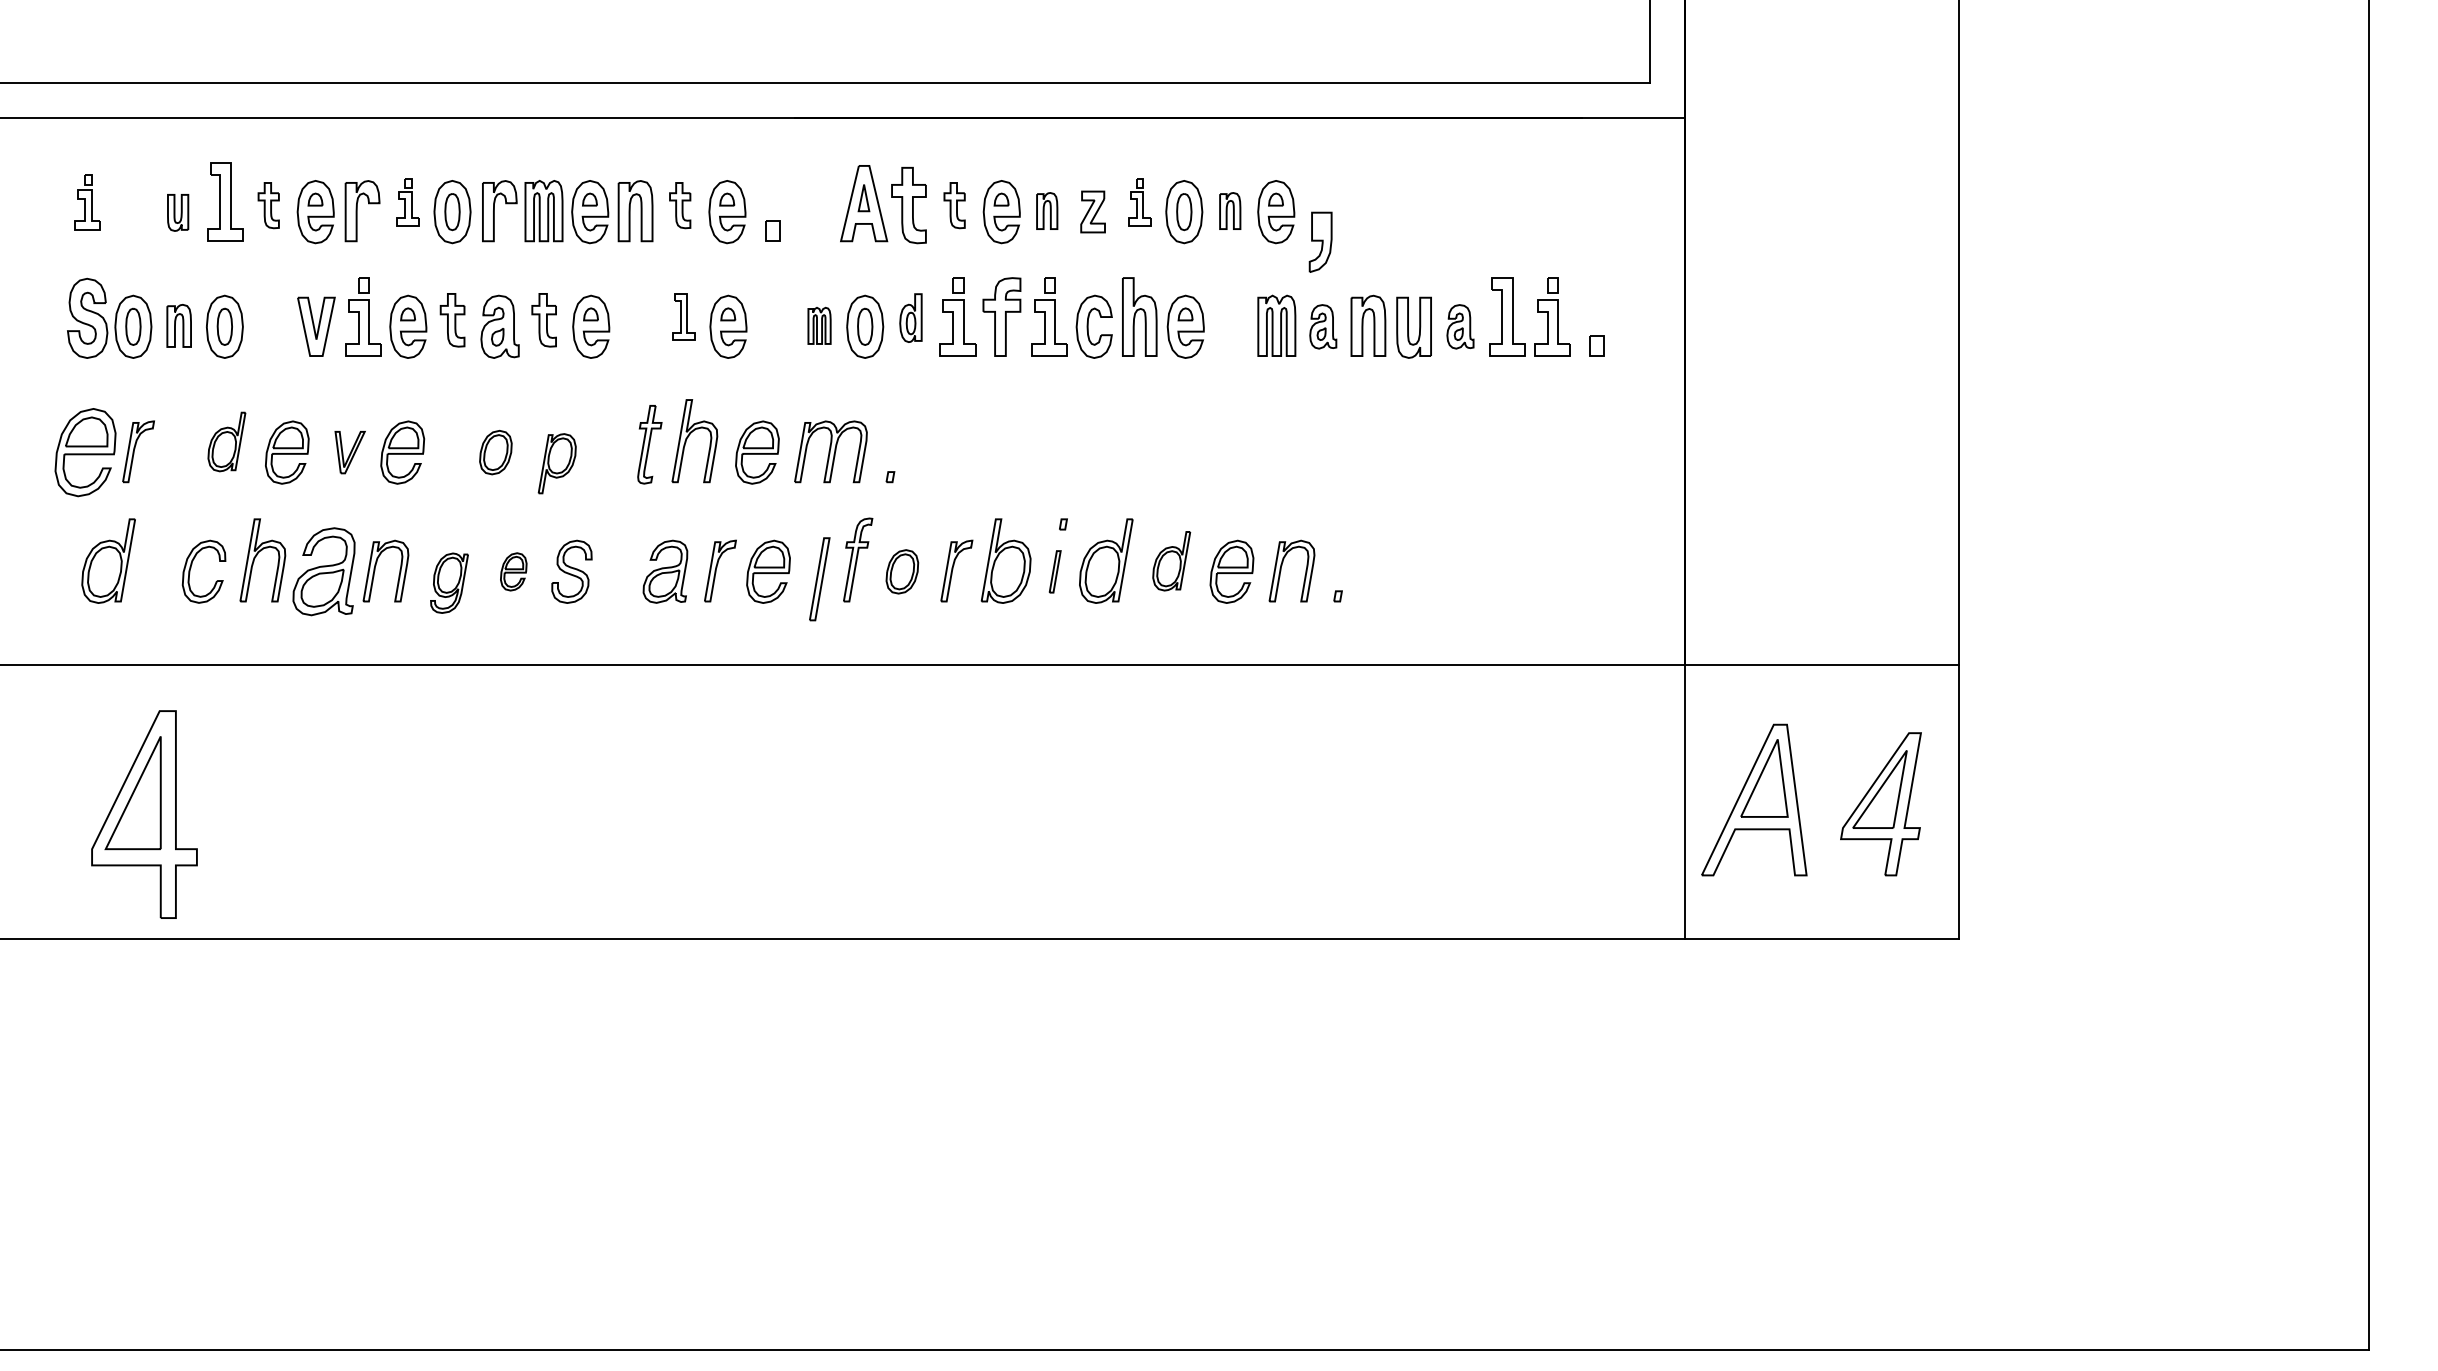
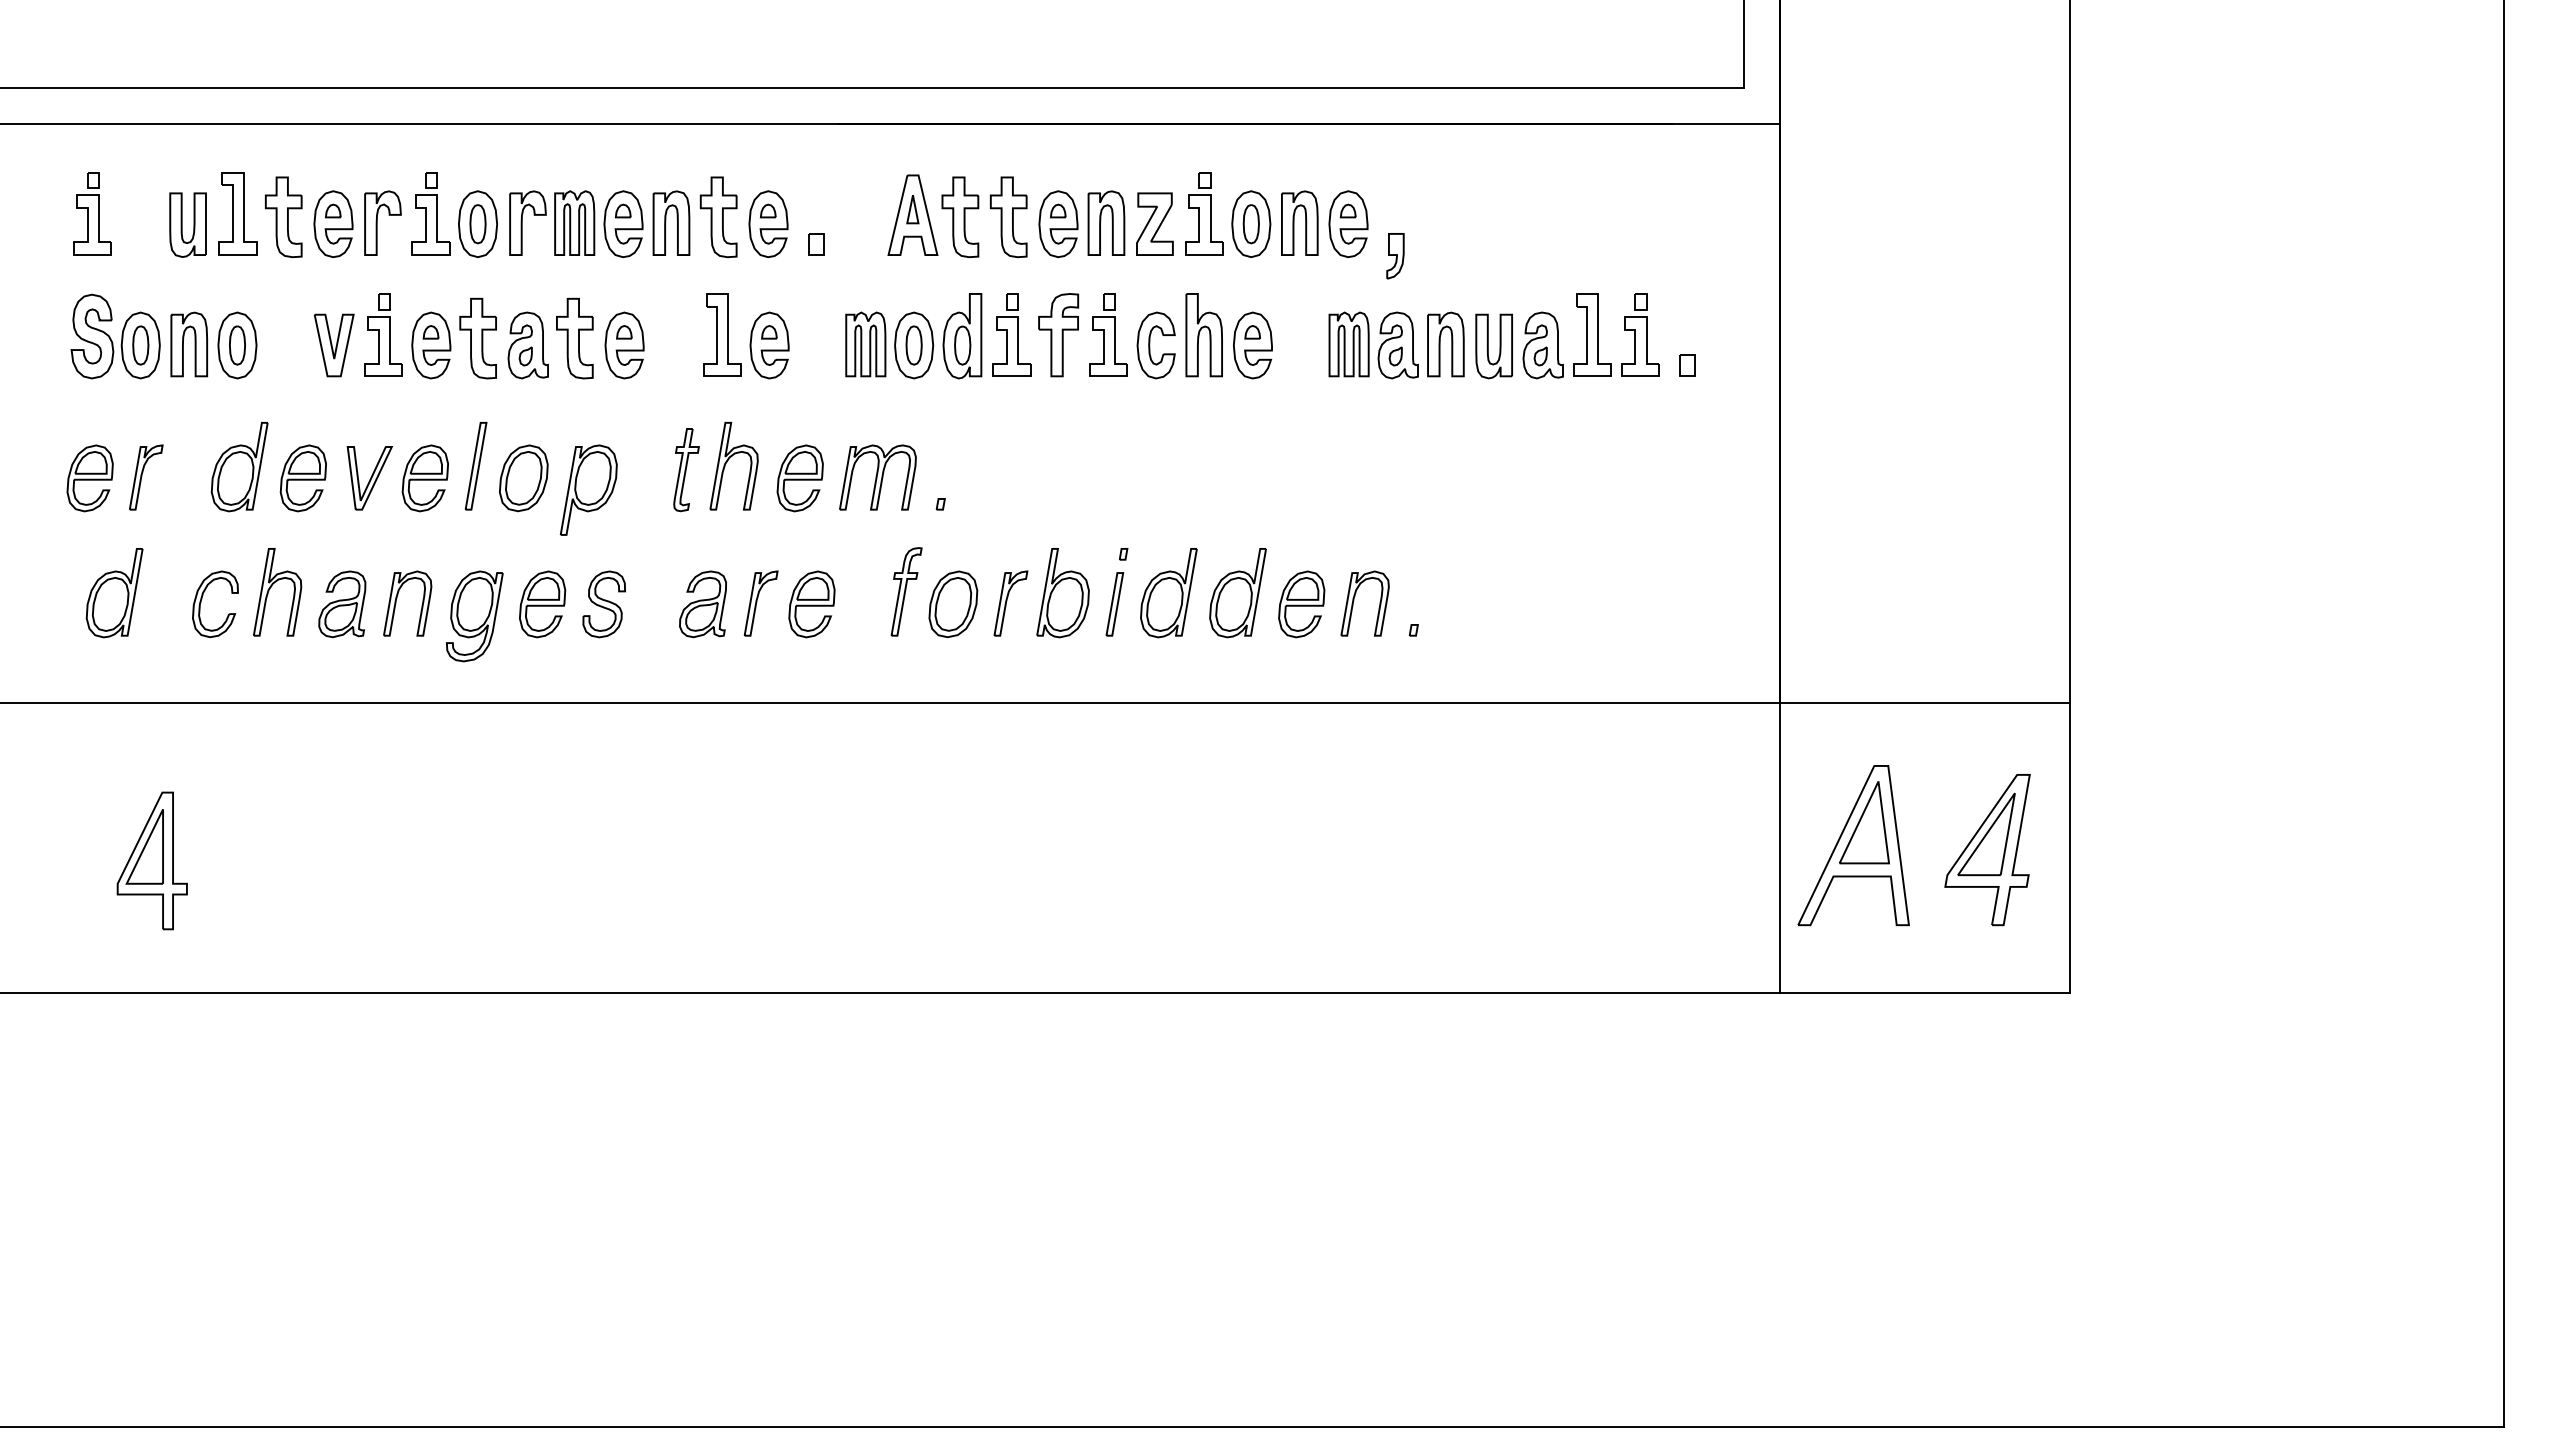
part: (87, 201) -> (92, 213), size x1.43
part: (407, 201) -> (430, 213), size x1.67
part: (1139, 201) -> (1204, 213), size x1.67
part: (268, 205) -> (283, 217), size x1.67
part: (680, 205) -> (718, 217), size x1.67
part: (954, 205) -> (1008, 217), size x1.67
part: (1047, 210) -> (1106, 222), size x1.67
part: (1229, 210) -> (1299, 222), size x1.67
part: (1092, 211) -> (1154, 223), size x1.43
part: (177, 212) -> (187, 224), size x1.67
part: (1320, 242) -> (1395, 256), size x0.71
part: (683, 316) -> (722, 334), size x1.67
part: (910, 318) -> (962, 336), size x1.67
part: (452, 320) -> (477, 338), size x1.43
part: (543, 320) -> (574, 338), size x1.43
part: (178, 325) -> (188, 344), size x1.43
part: (819, 325) -> (865, 344), size x1.67
part: (1322, 326) -> (1397, 345), size x1.43
part: (1459, 326) -> (1542, 345), size x1.43
part: (226, 442) -> (239, 467), size x1.43
part: (84, 452) -> (89, 478), size x0.71
part: (349, 452) -> (369, 478), size x1.43
part: (495, 452) -> (523, 478), size x1.43
part: (557, 463) -> (588, 489), size x1.43
part: (1171, 561) -> (1237, 593), size x1.43
part: (324, 571) -> (342, 604), size x0.71
part: (513, 571) -> (542, 604), size x1.67
part: (902, 571) -> (953, 604), size x1.43
part: (1054, 571) -> (1114, 604), size x1.43
part: (819, 579) -> (475, 466), moved
part: (449, 583) -> (474, 616), size x1.43
part: (143, 814) -> (151, 860), size x0.62

